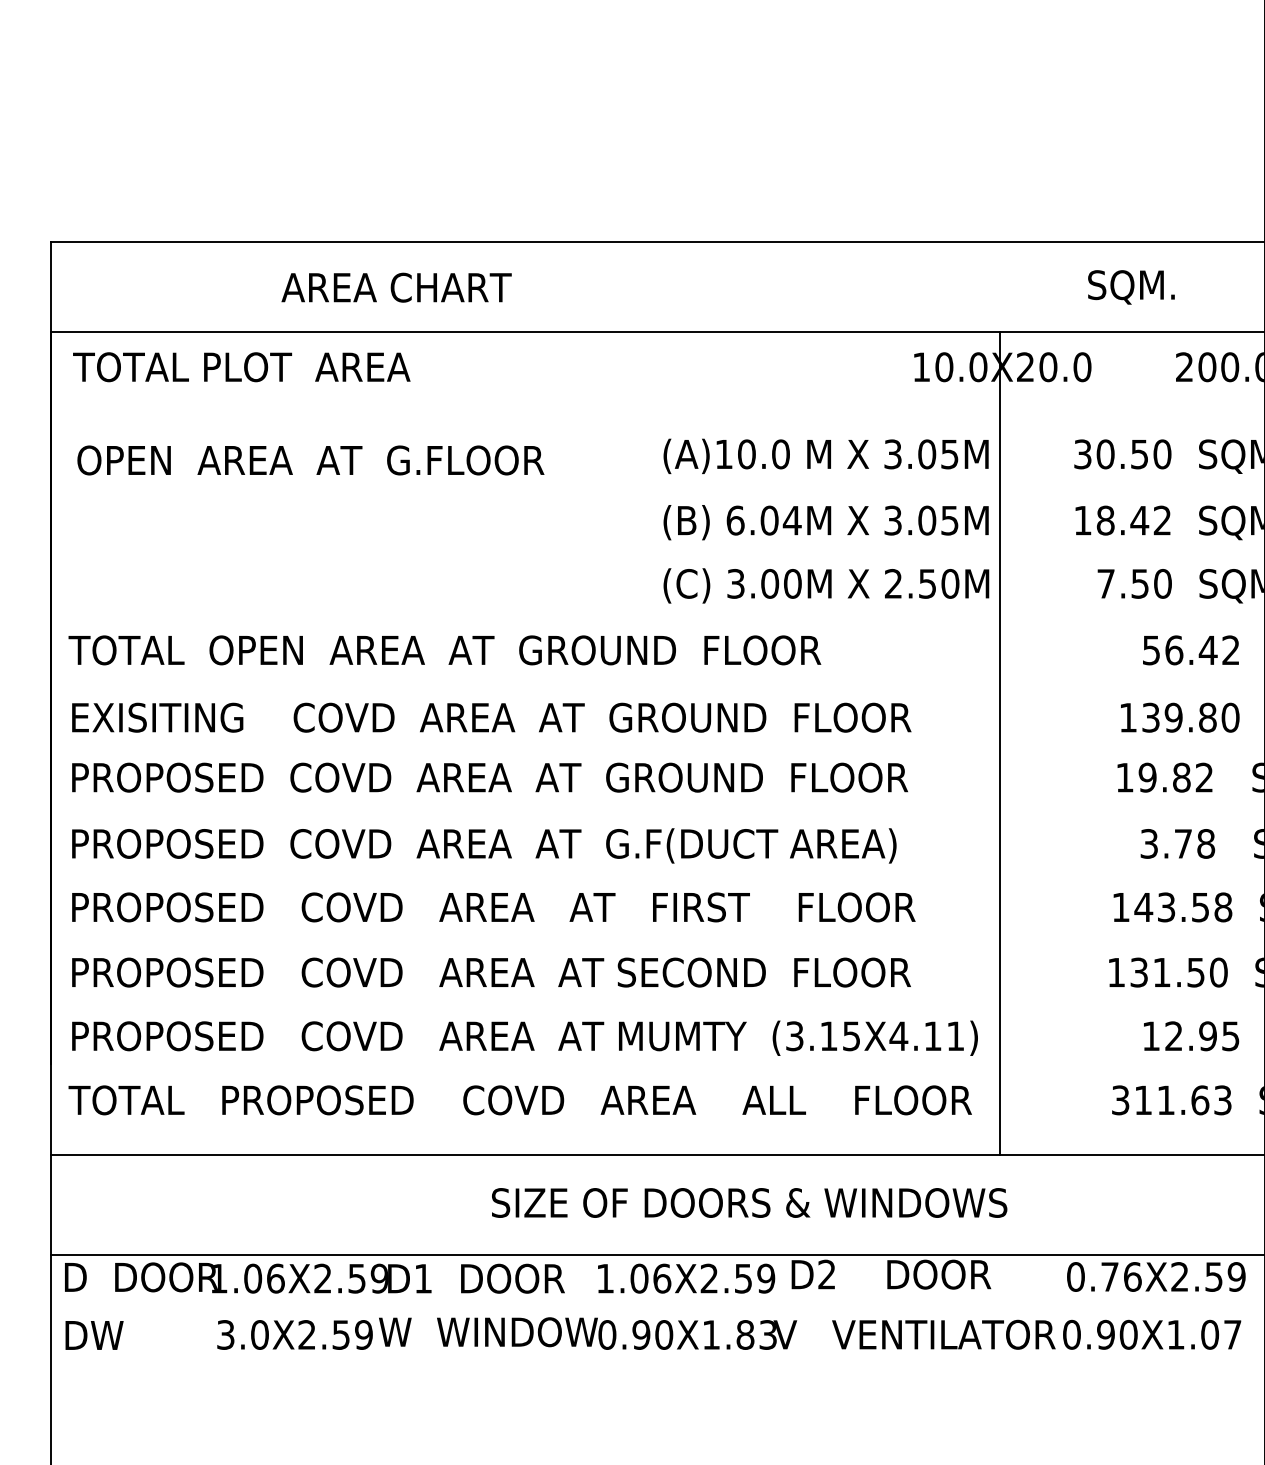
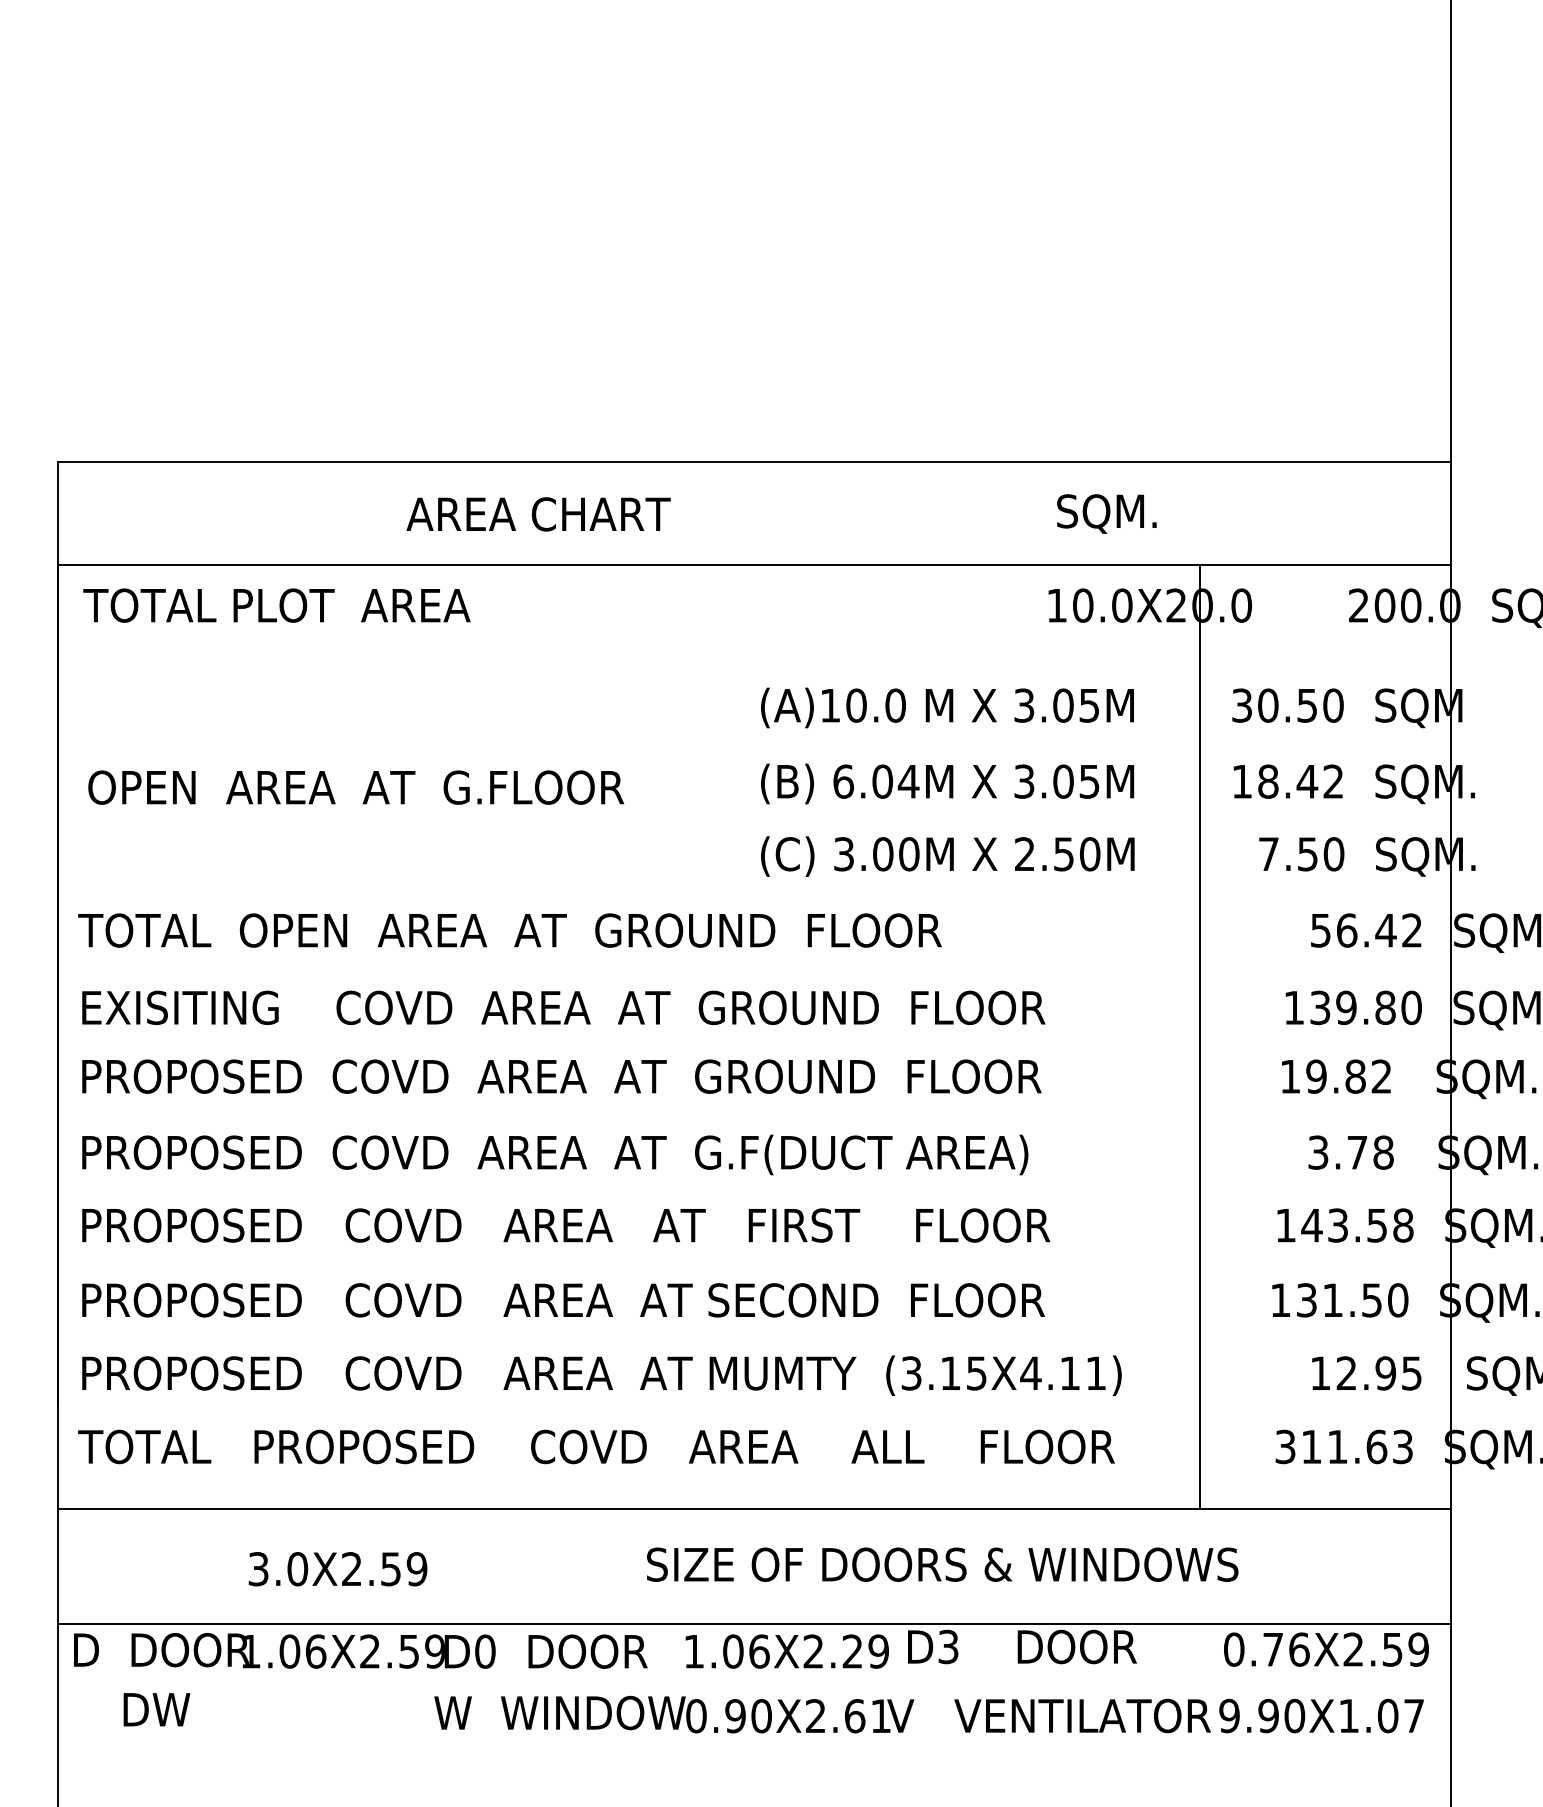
text: (1131, 286) -> (1106, 513), moved
text: (396, 287) -> (538, 514), moved
text: (311, 460) -> (356, 787), moved
line: (999, 743) -> (1199, 1037), moved
text: (749, 1202) -> (942, 1564), moved
text: (826, 1275) -> (948, 1647), D2 -> D3
text: (423, 1278) -> (485, 1651), D1 -> D0
text: (743, 1278) -> (852, 1651), 1.06X2.59 -> 1.06X2.29
text: (94, 1335) -> (156, 1709), moved
text: (294, 1335) -> (337, 1569), moved
text: (739, 1335) -> (848, 1716), 0.90X1.83 -> 0.90X2.61
text: (1071, 1335) -> (1229, 1716), 0.90X1.07 -> 9.90X1.07

